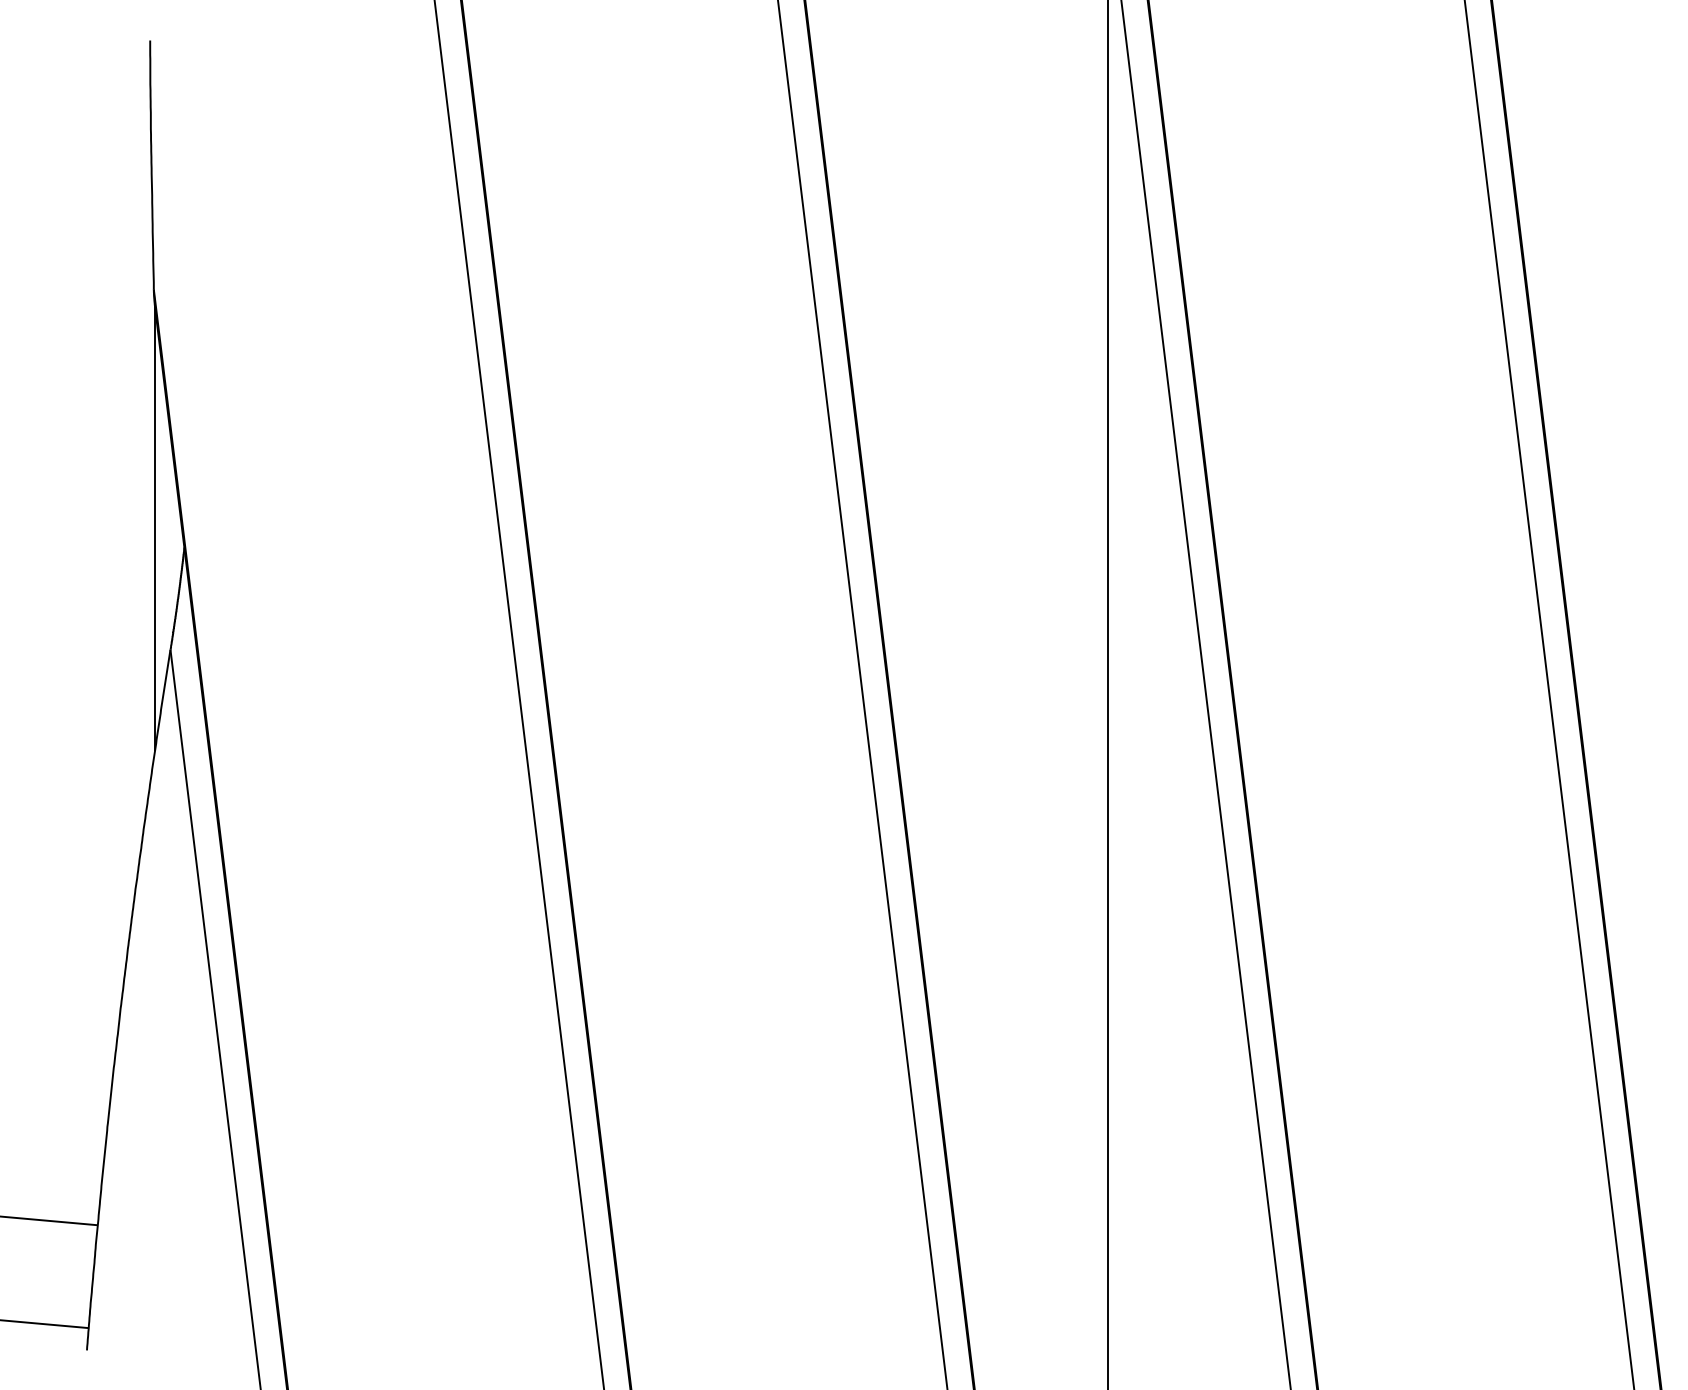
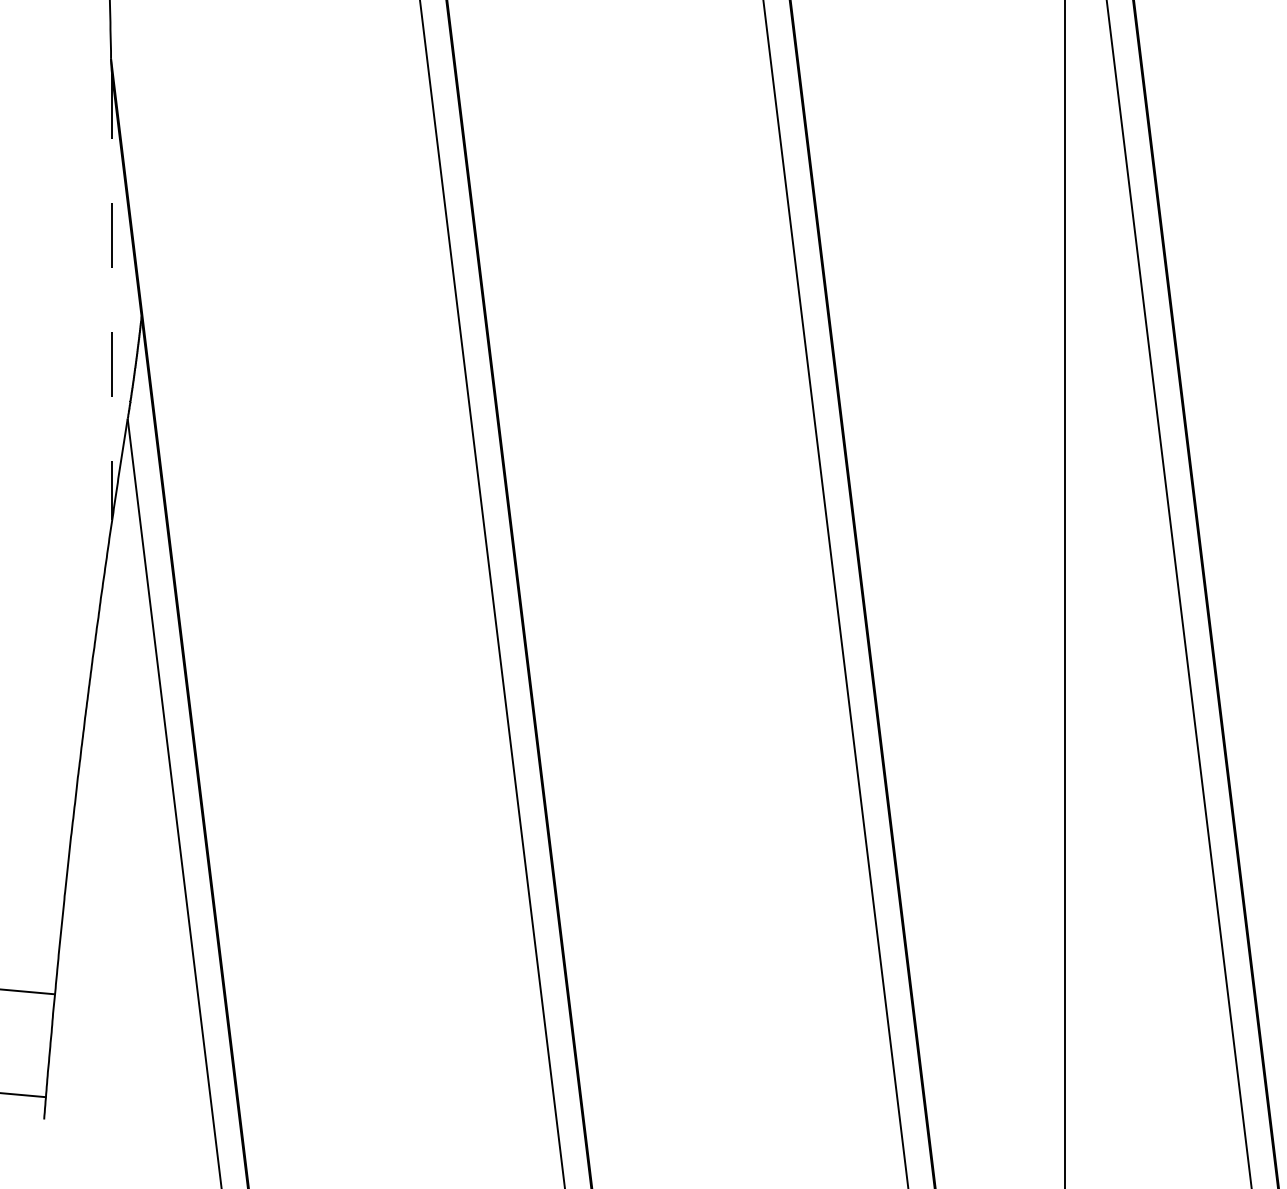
line: (154, 528) -> (111, 297), solid -> dashed

